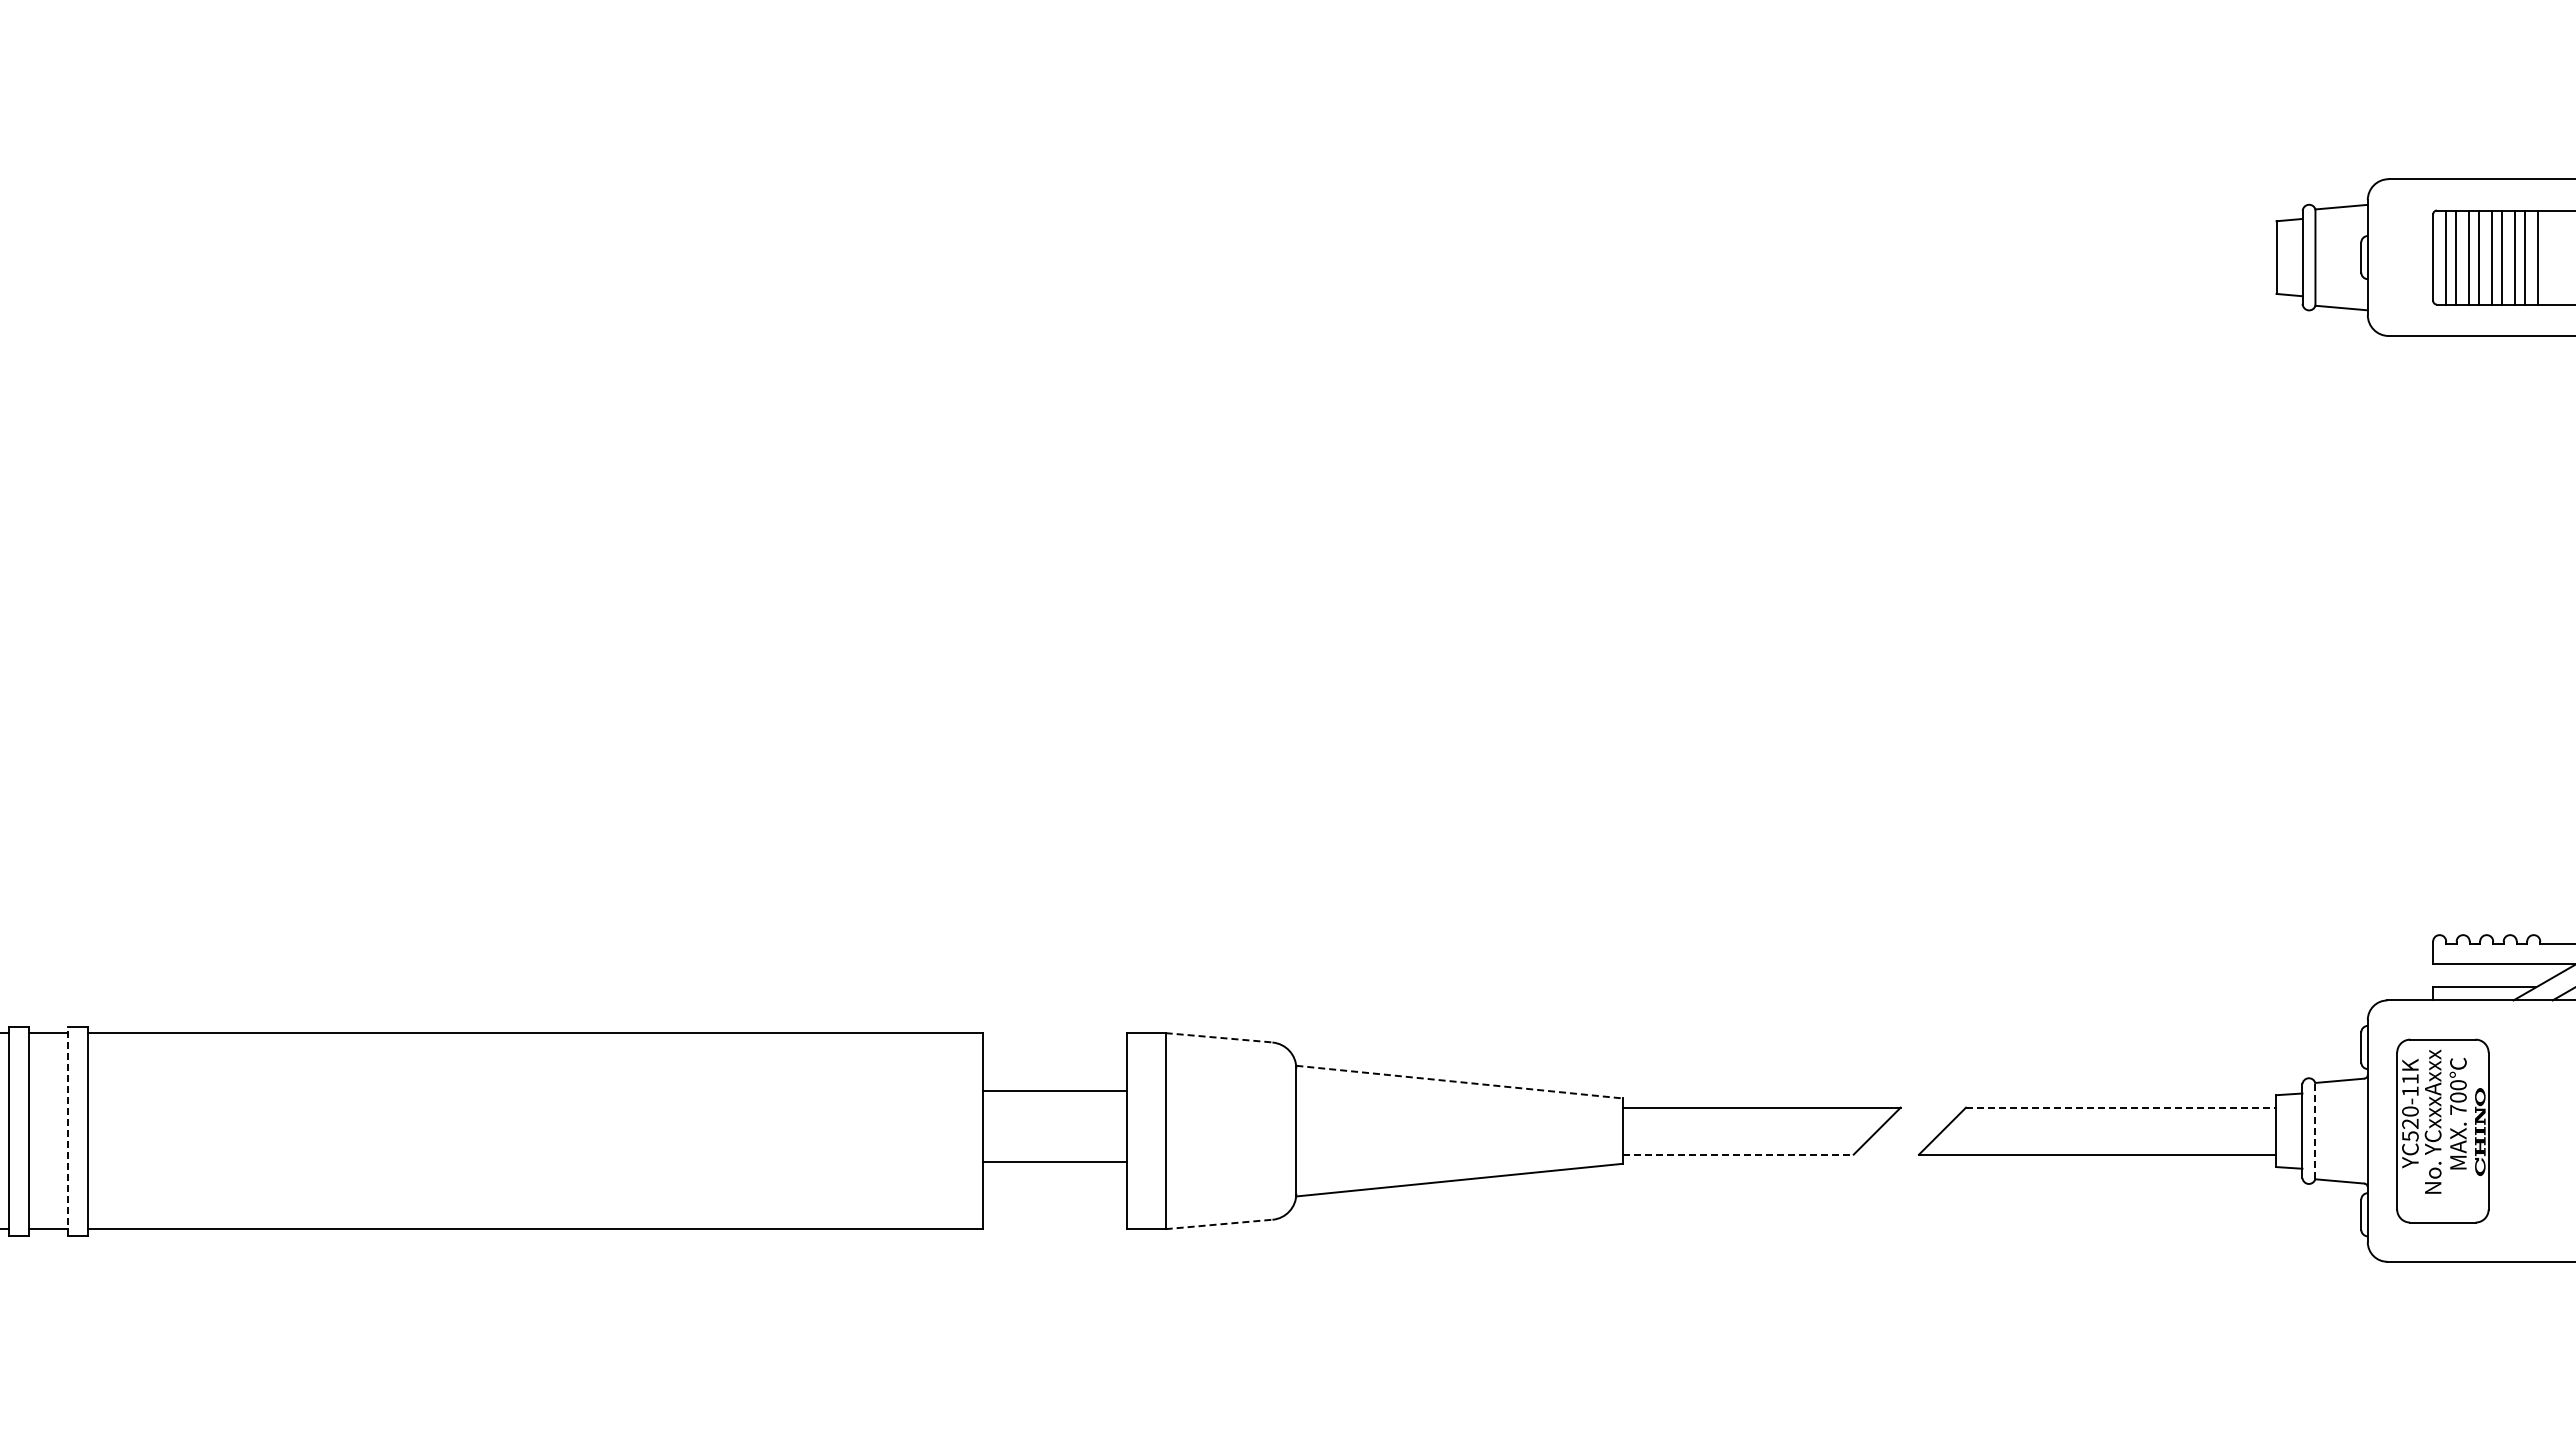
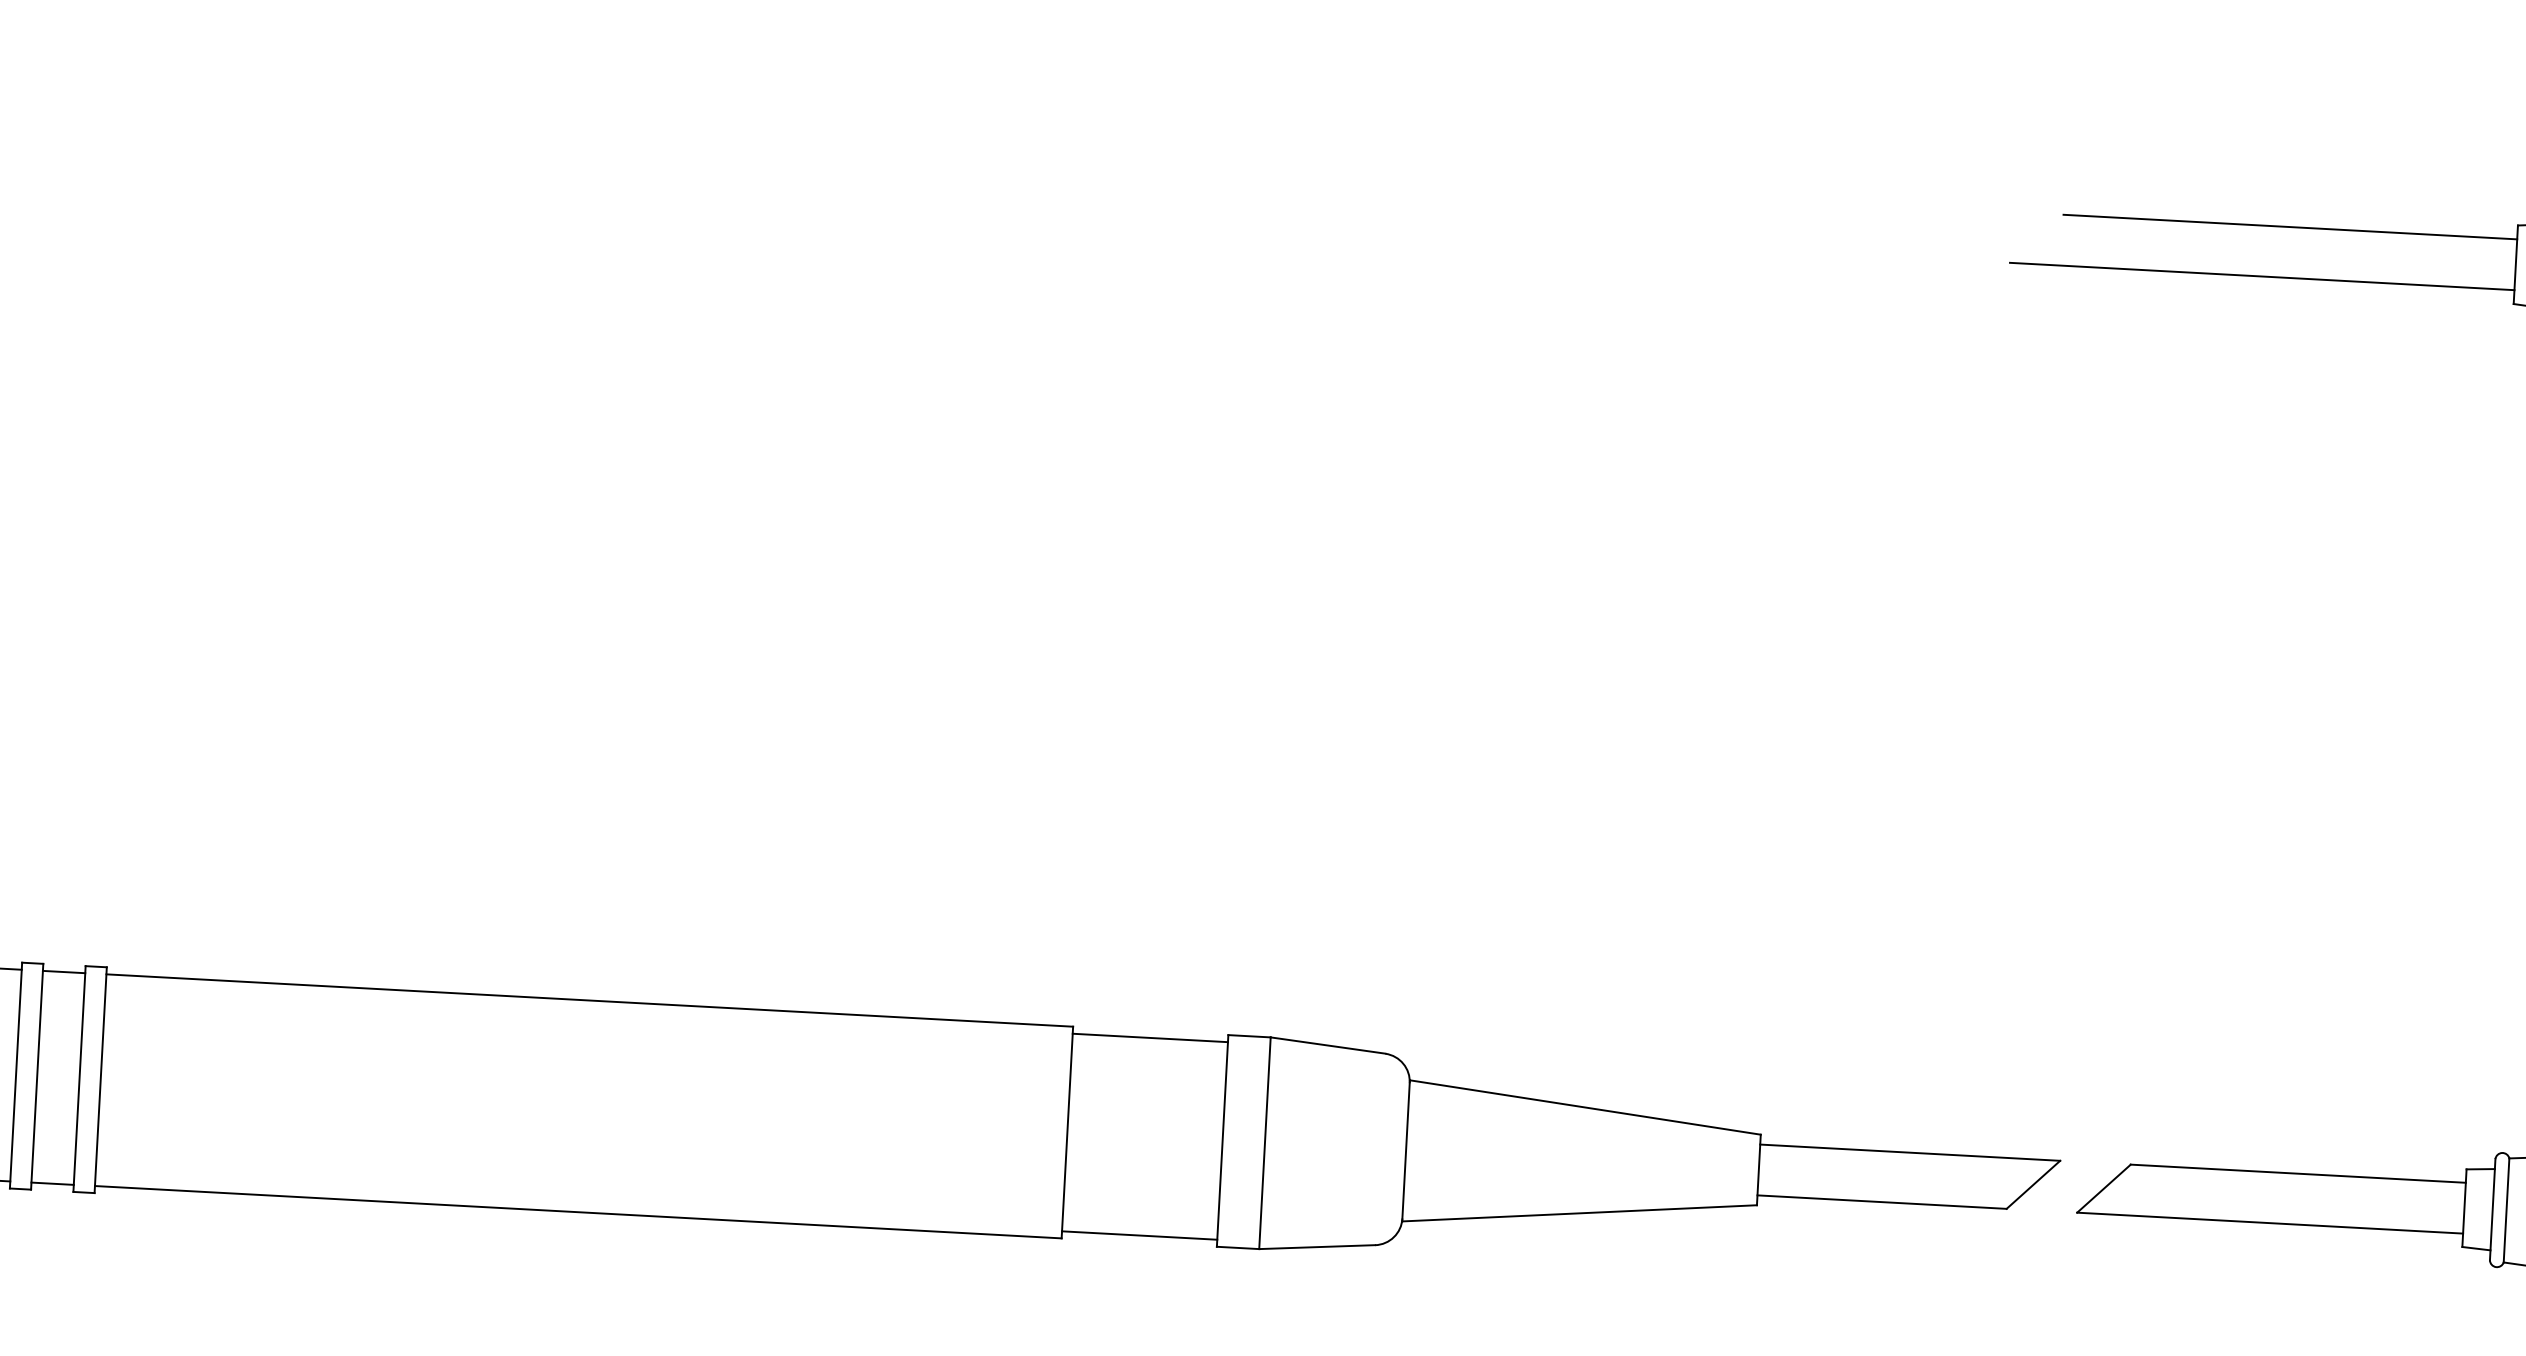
line: (2066, 234) -> (2290, 227), added
line: (2042, 281) -> (2261, 276), added
line: (1219, 1037) -> (1328, 1045), dashed -> solid
line: (1460, 1082) -> (1586, 1107), dashed -> solid
line: (1054, 1090) -> (1150, 1037), moved
line: (2121, 1107) -> (2298, 1173), dashed -> solid
line: (2315, 1130) -> (2506, 1209), dashed -> solid
line: (68, 1131) -> (79, 1079), dashed -> solid
line: (1738, 1154) -> (1882, 1201), dashed -> solid
line: (1054, 1161) -> (1139, 1235), moved
line: (1219, 1224) -> (1317, 1247), dashed -> solid

